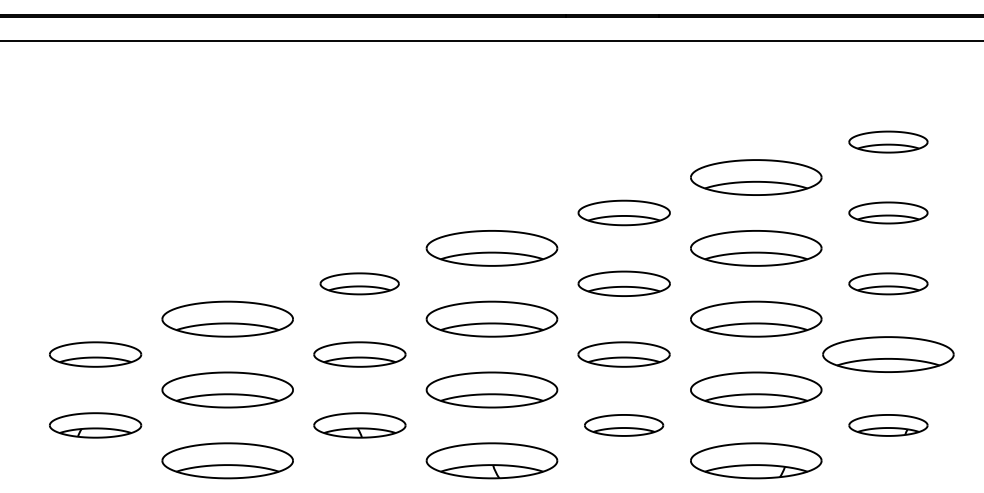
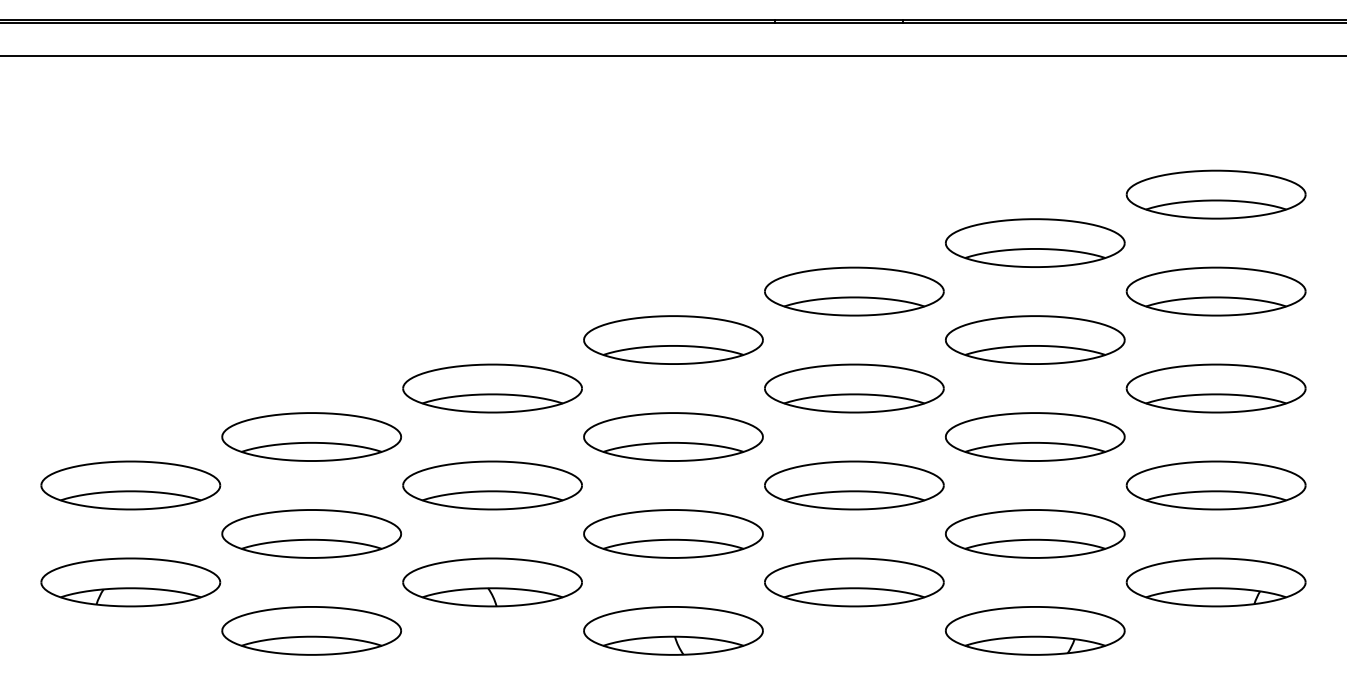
part: (888, 141) -> (1216, 193), size x1.67
part: (624, 212) -> (854, 290), size x1.43
part: (888, 212) -> (1216, 290), size x1.67
part: (359, 283) -> (492, 388), size x1.67
part: (624, 283) -> (854, 388), size x1.43
part: (888, 283) -> (1216, 388), size x1.67
part: (95, 354) -> (130, 485), size x1.43
part: (359, 354) -> (492, 485), size x1.43
part: (623, 354) -> (853, 485), size x1.43
part: (95, 425) -> (130, 582), size x1.43
part: (359, 425) -> (492, 582), size x1.43
part: (623, 425) -> (853, 582), size x1.67
part: (888, 425) -> (1216, 582), size x1.67

